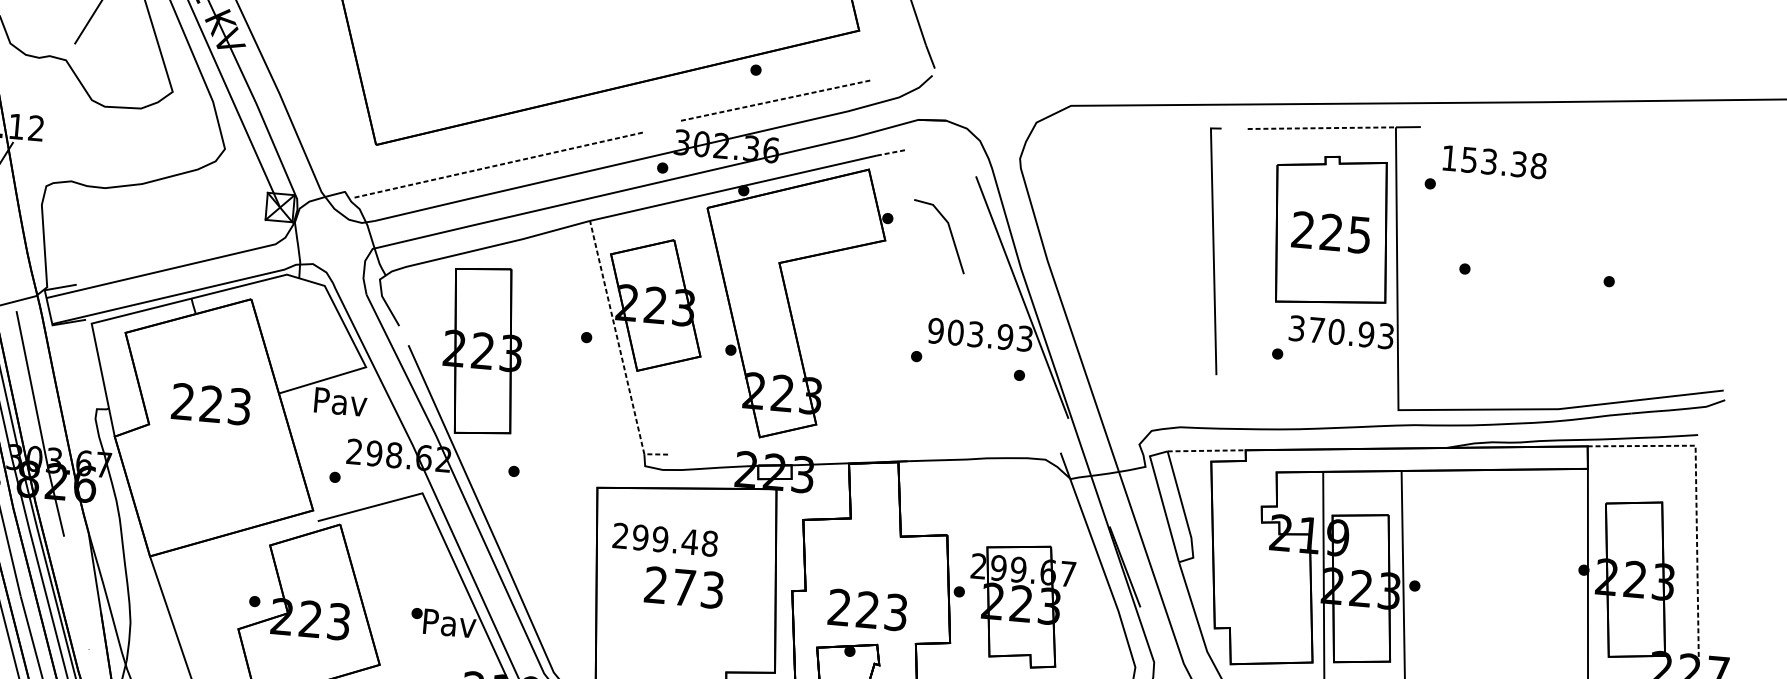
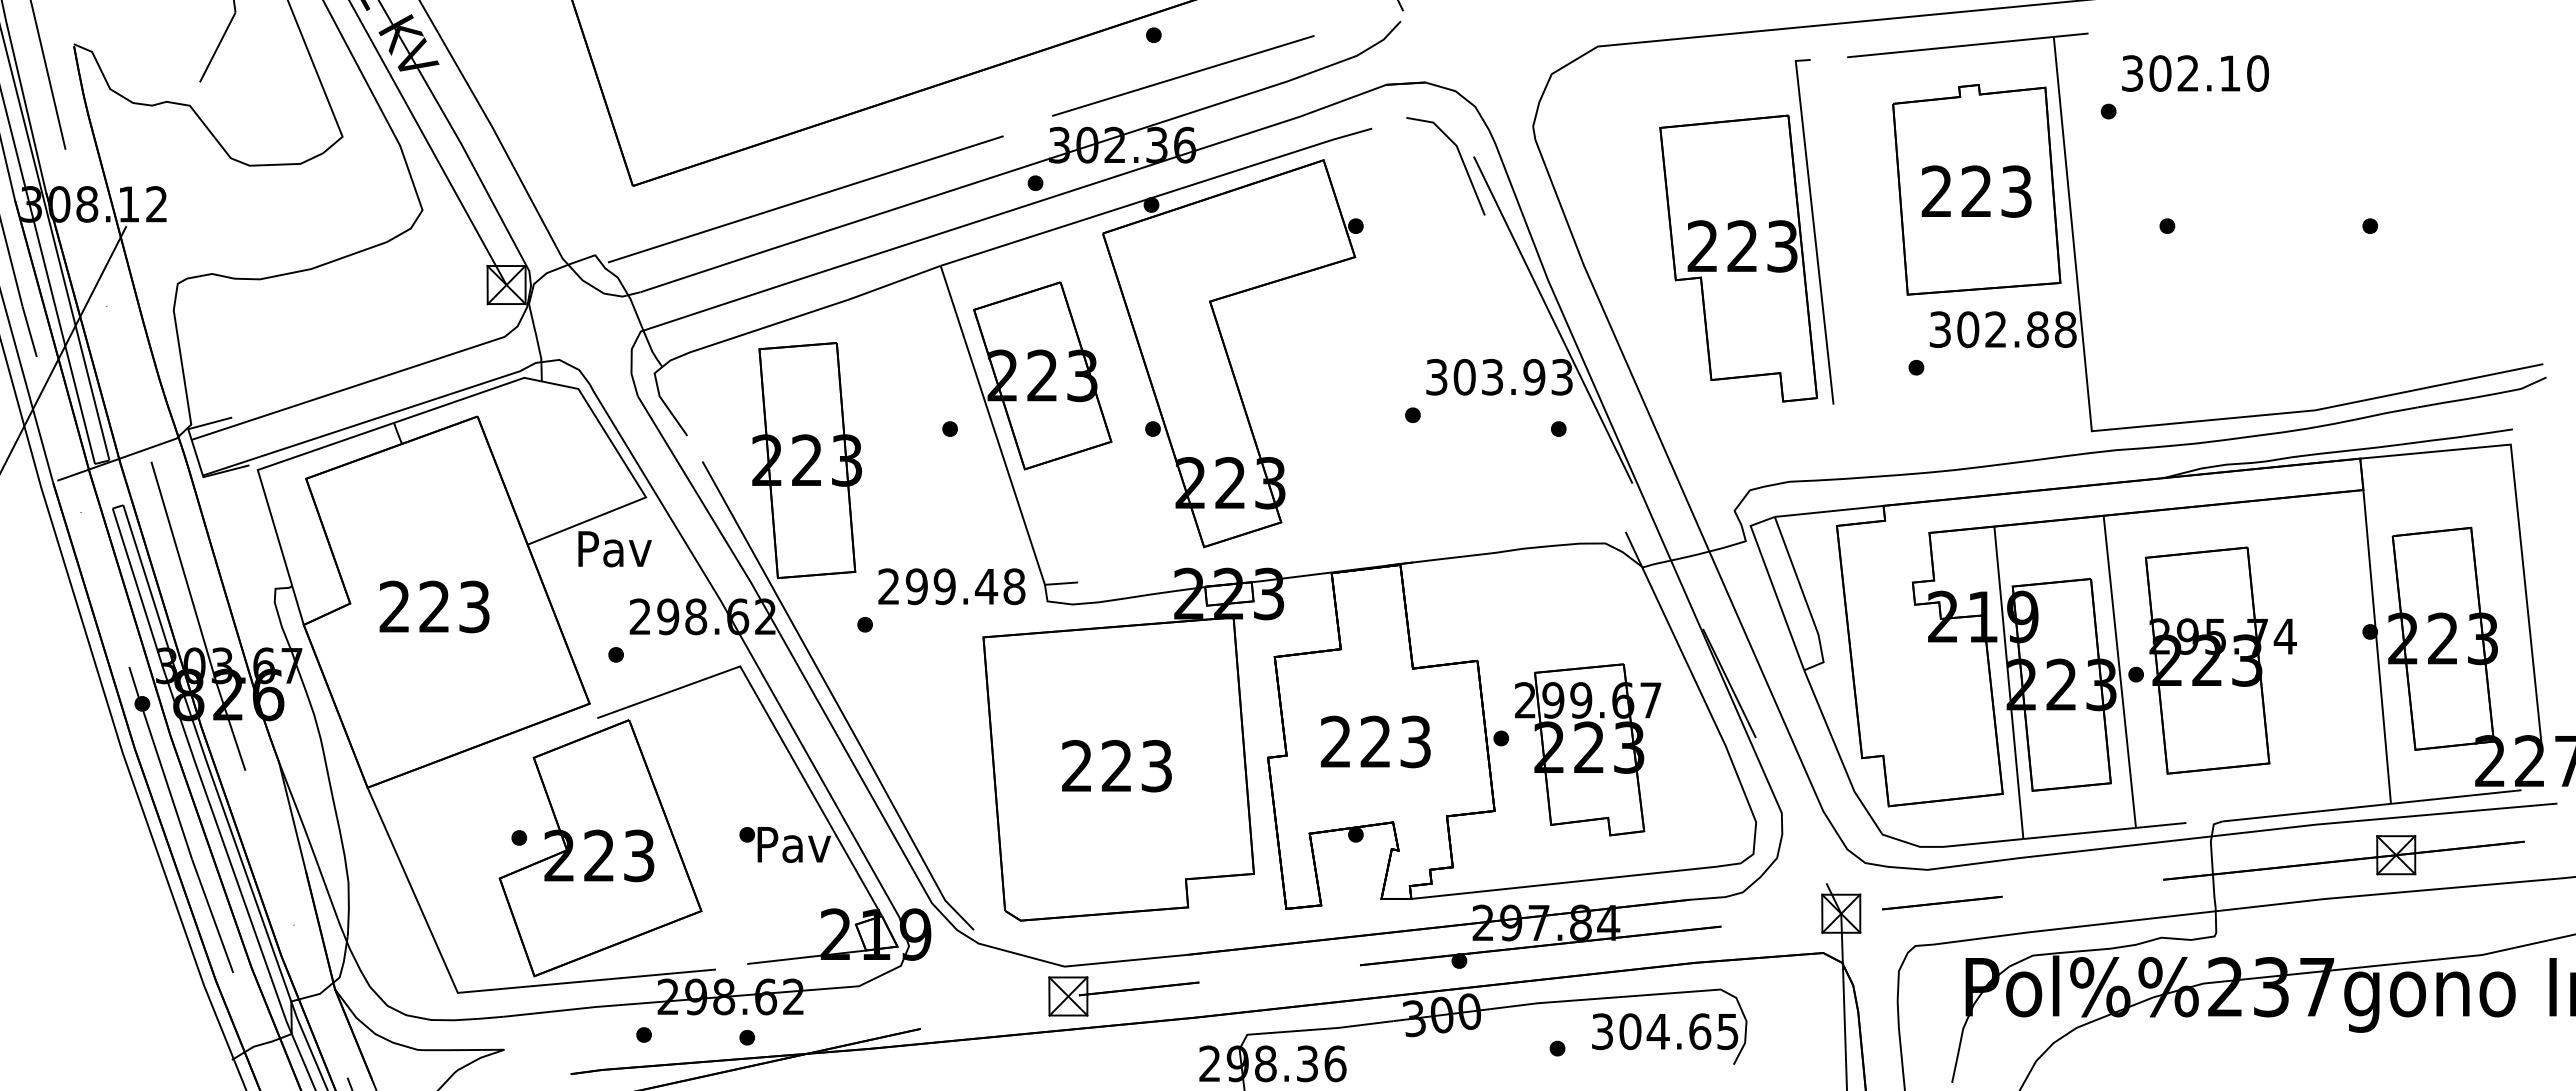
line: (773, 101) -> (1182, 76), dashed -> solid
line: (1321, 128) -> (1950, 47), dashed -> solid
line: (891, 153) -> (1353, 134), dashed -> solid
text: (1494, 162) -> (2195, 73), 153.38 -> 302.10
line: (498, 165) -> (805, 199), dashed -> solid
line: (950, 232) -> (1460, 158), moved
text: (1359, 234) -> (2016, 191), 225 -> 223
part: (1157, 265) -> (1738, 258), added
text: (935, 331) -> (1436, 377), 903.93 -> 303.93
text: (1351, 333) -> (2016, 329), 370.93 -> 302.88
line: (620, 349) -> (998, 441), dashed -> solid
text: (211, 403) -> (434, 606), moved
line: (1206, 450) -> (1829, 511), dashed -> solid
line: (1696, 498) -> (2518, 518), dashed -> solid
text: (665, 539) -> (951, 586), moved
part: (1475, 581) -> (2220, 660), added
text: (684, 587) -> (1116, 765), 273 -> 223
text: (867, 609) -> (1375, 741), moved

